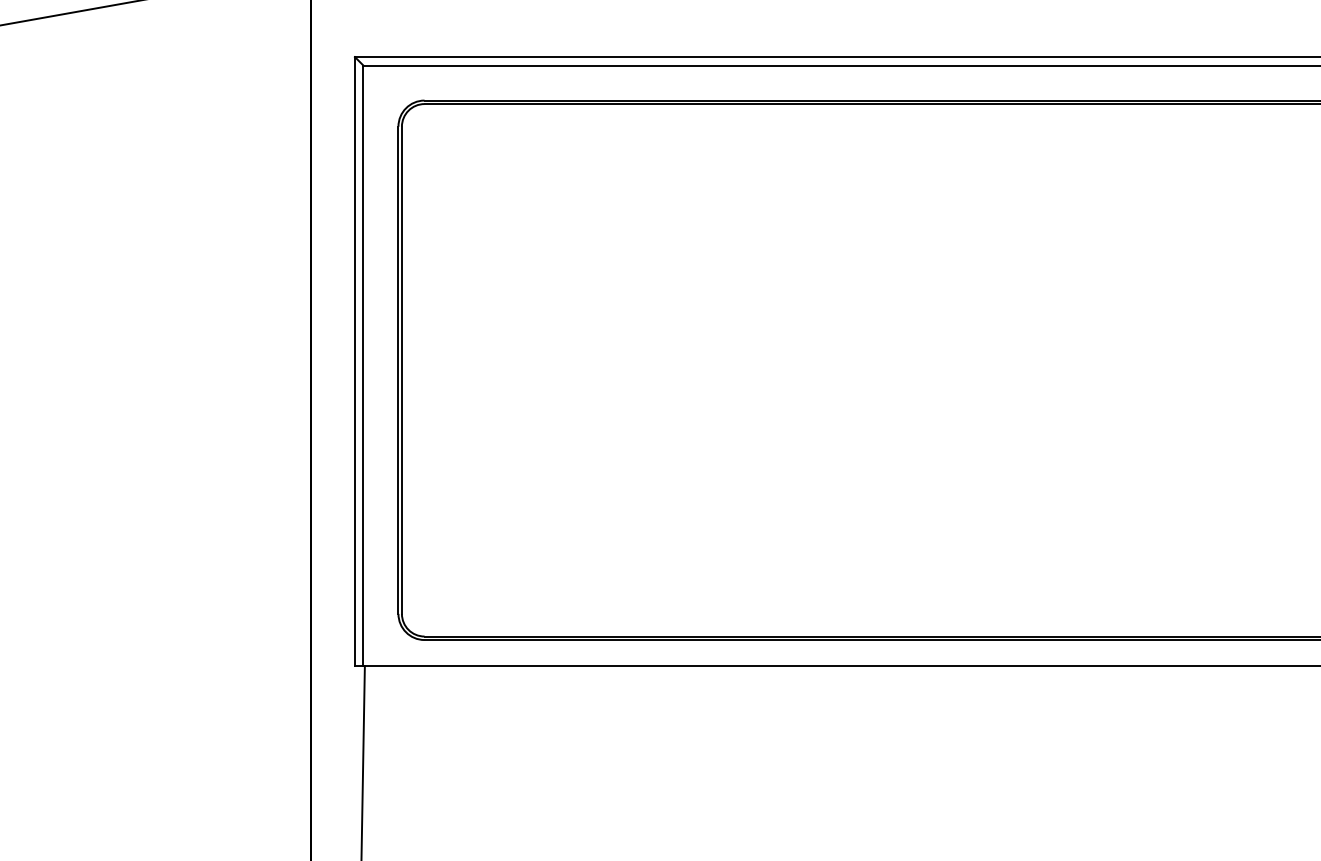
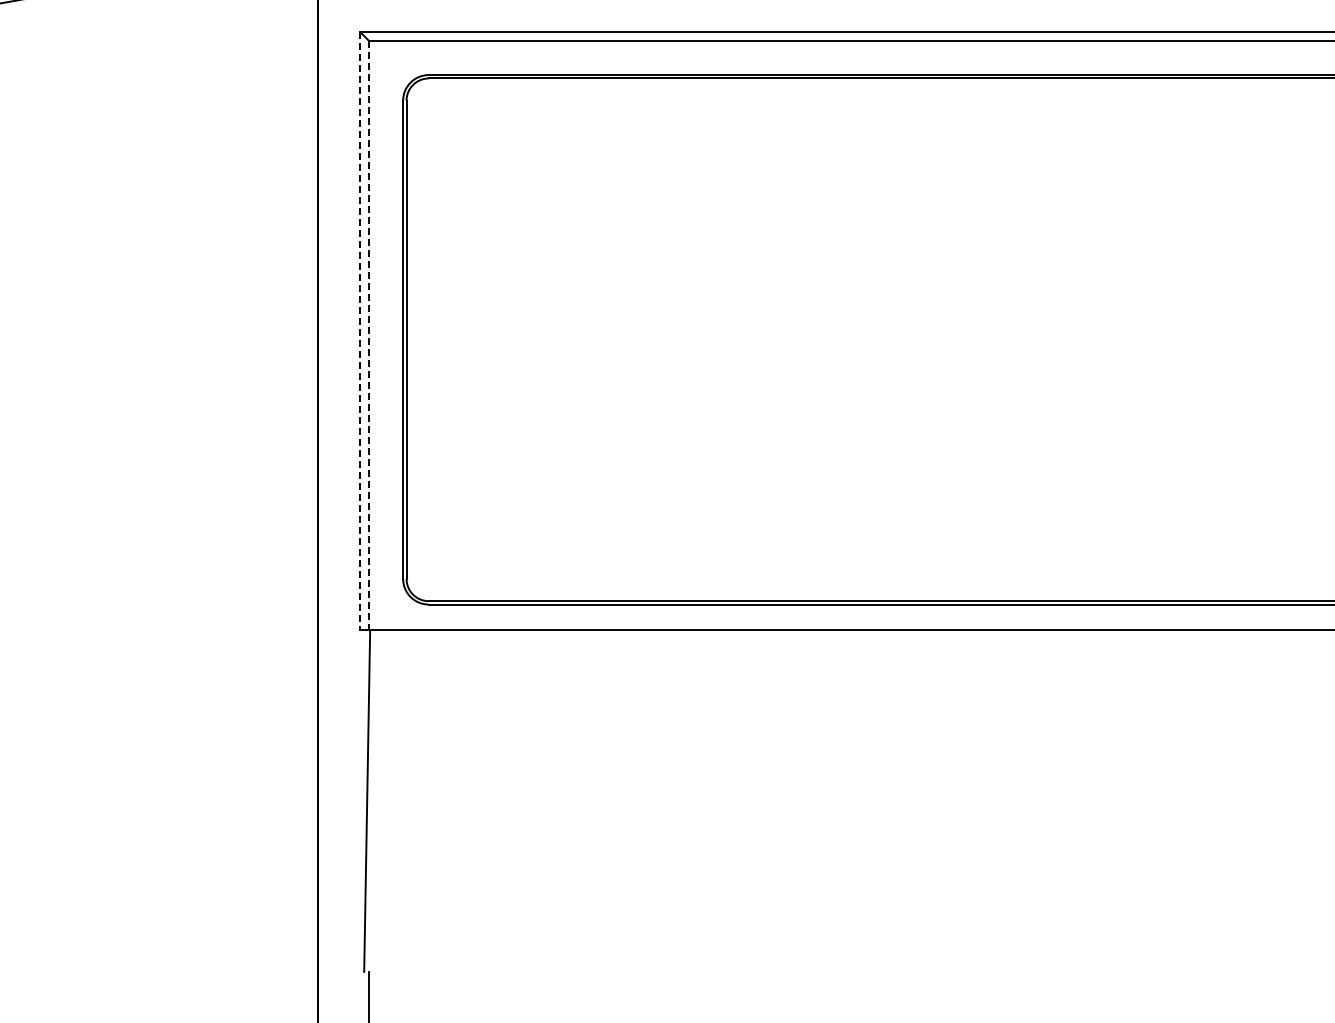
line: (355, 361) -> (360, 331), solid -> dashed
line: (363, 365) -> (368, 335), solid -> dashed

